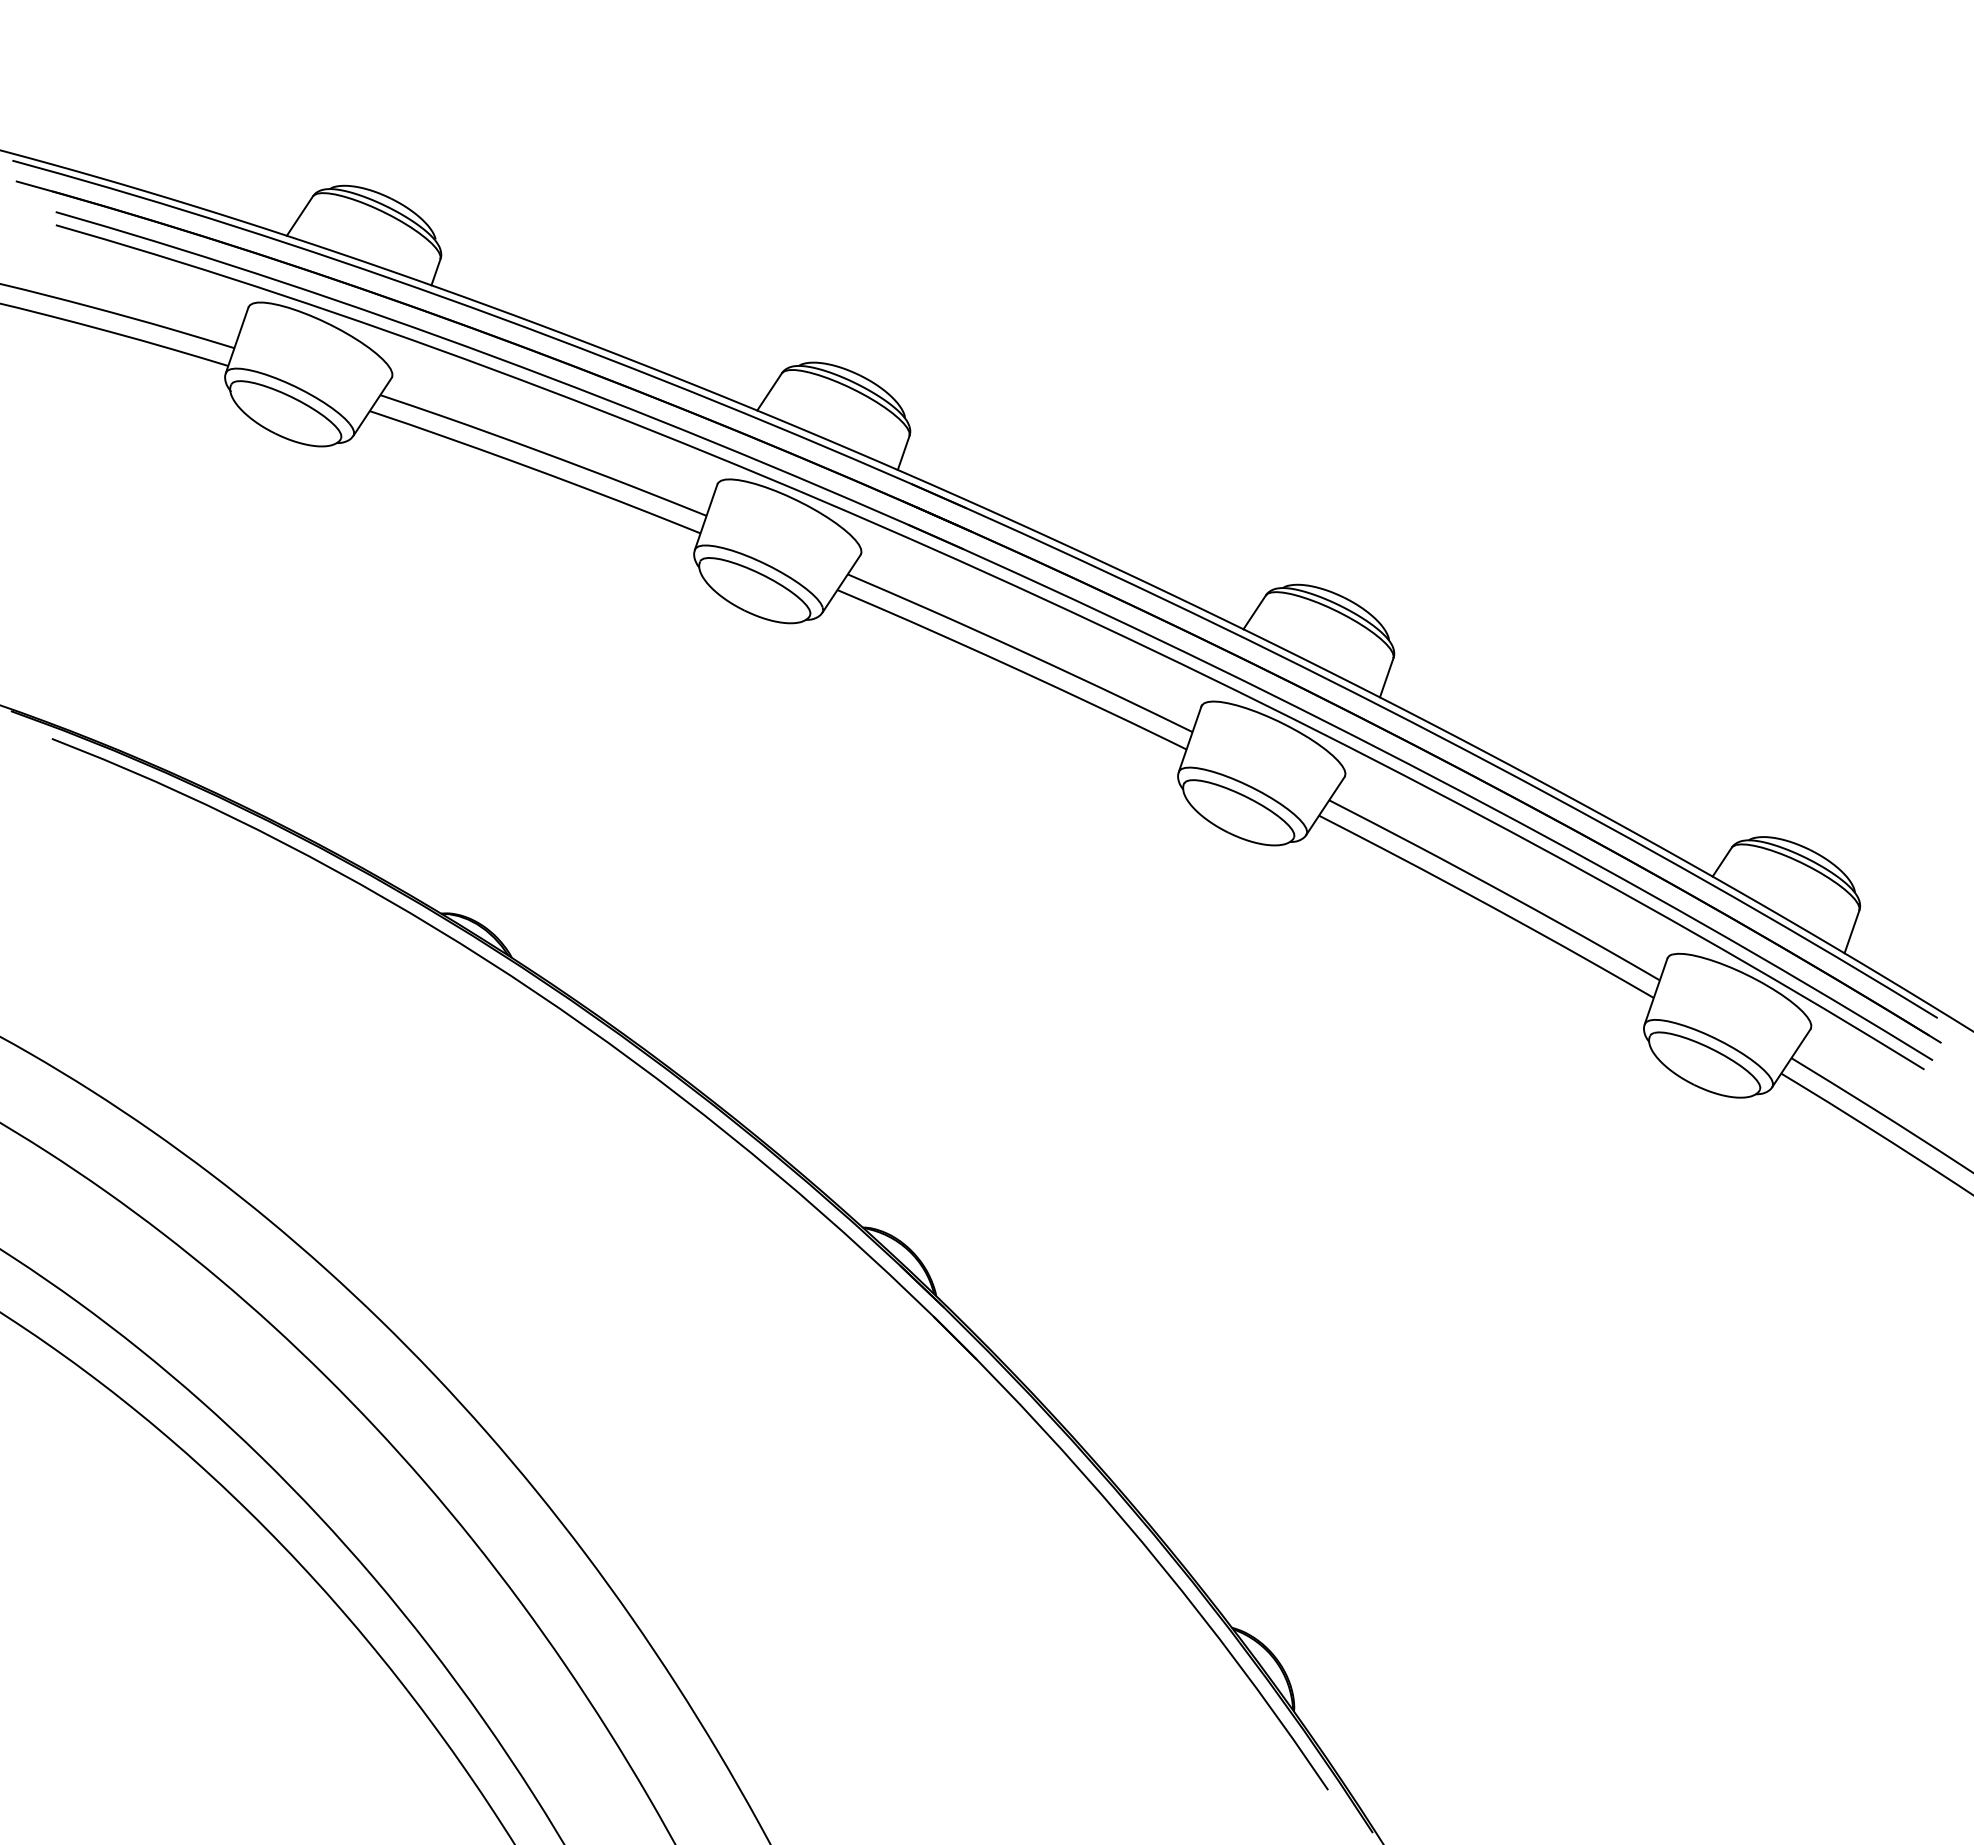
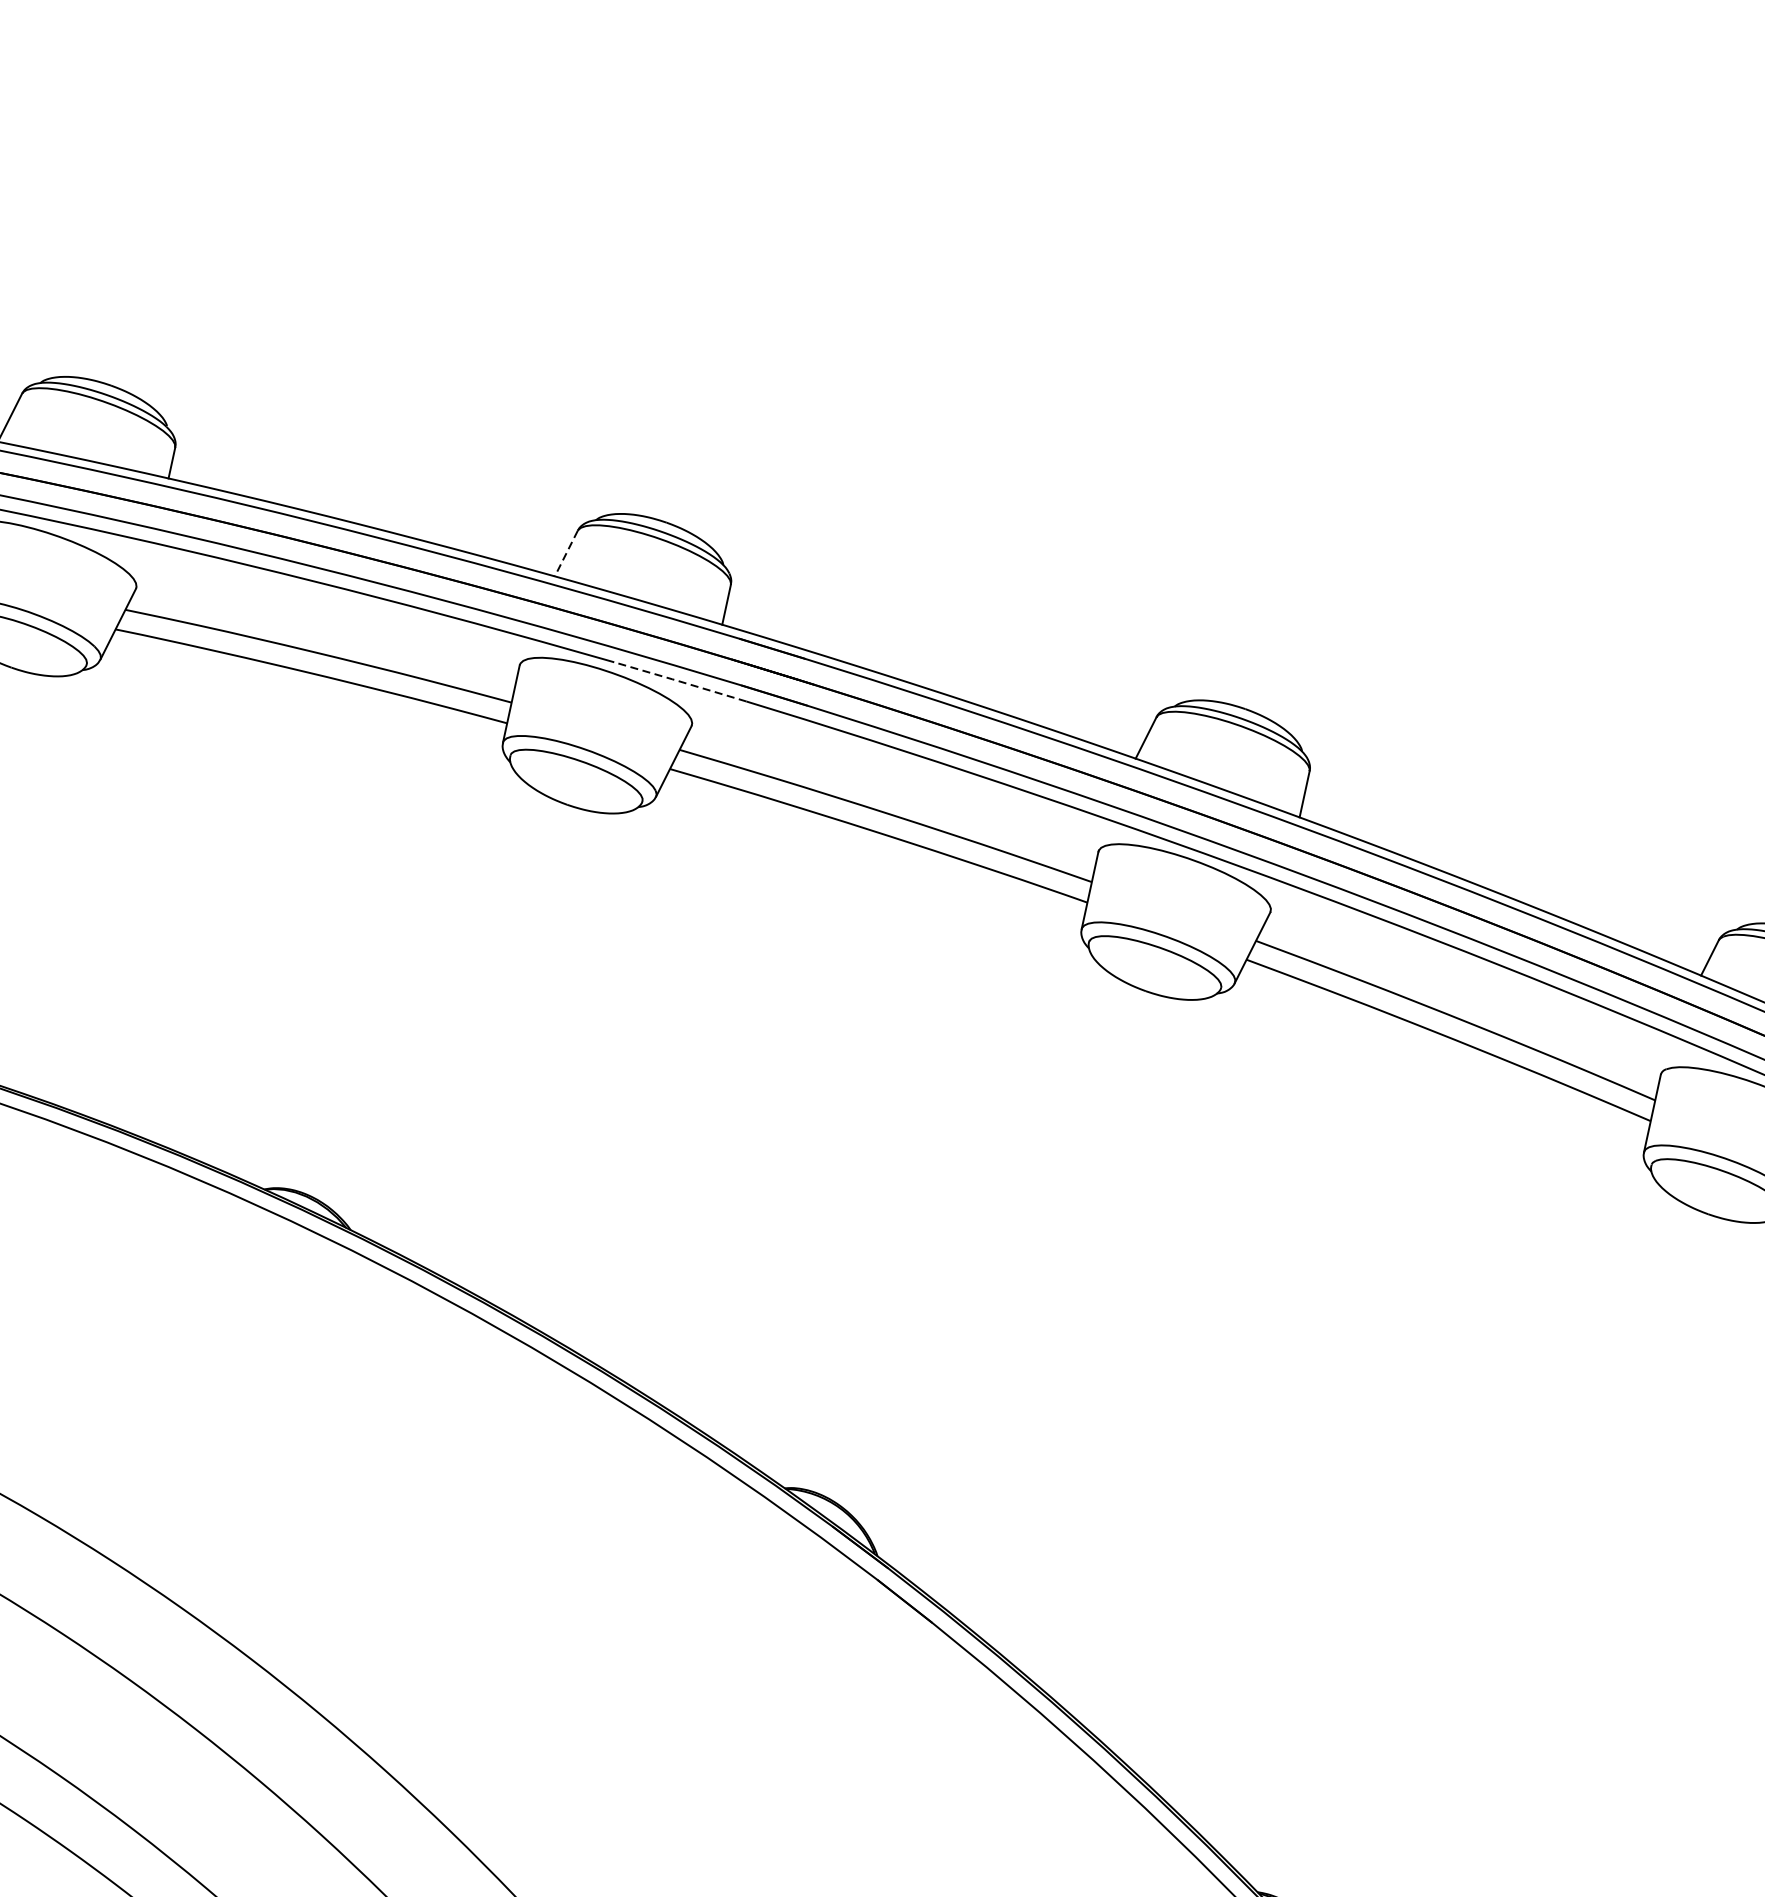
line: (769, 392) -> (566, 554), solid -> dashed
line: (855, 515) -> (680, 682), solid -> dashed

